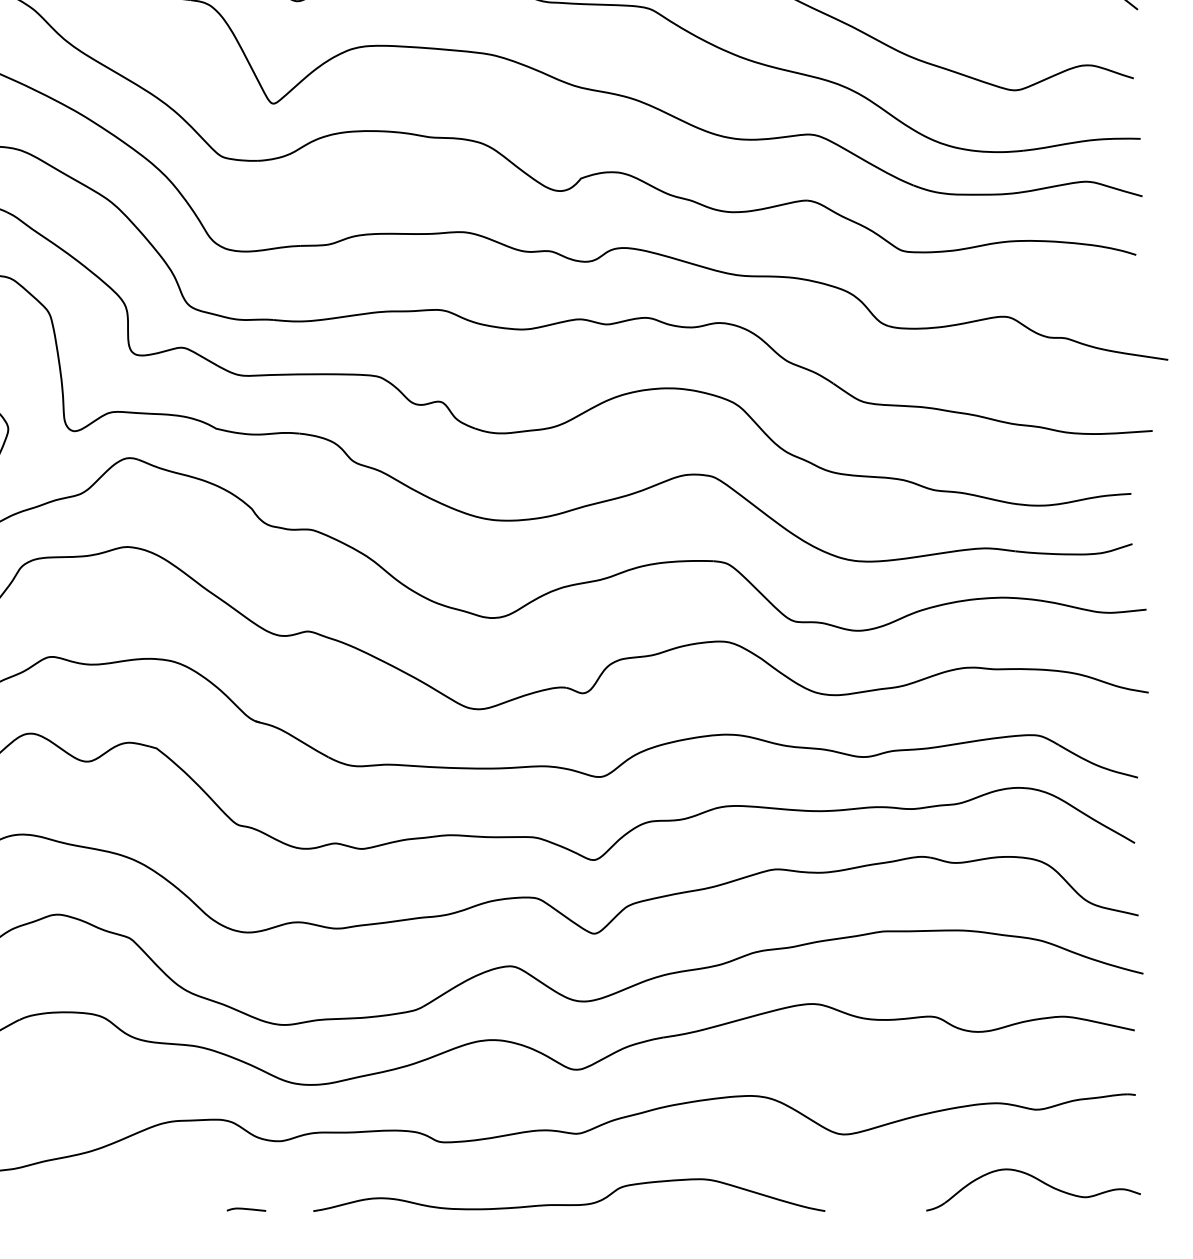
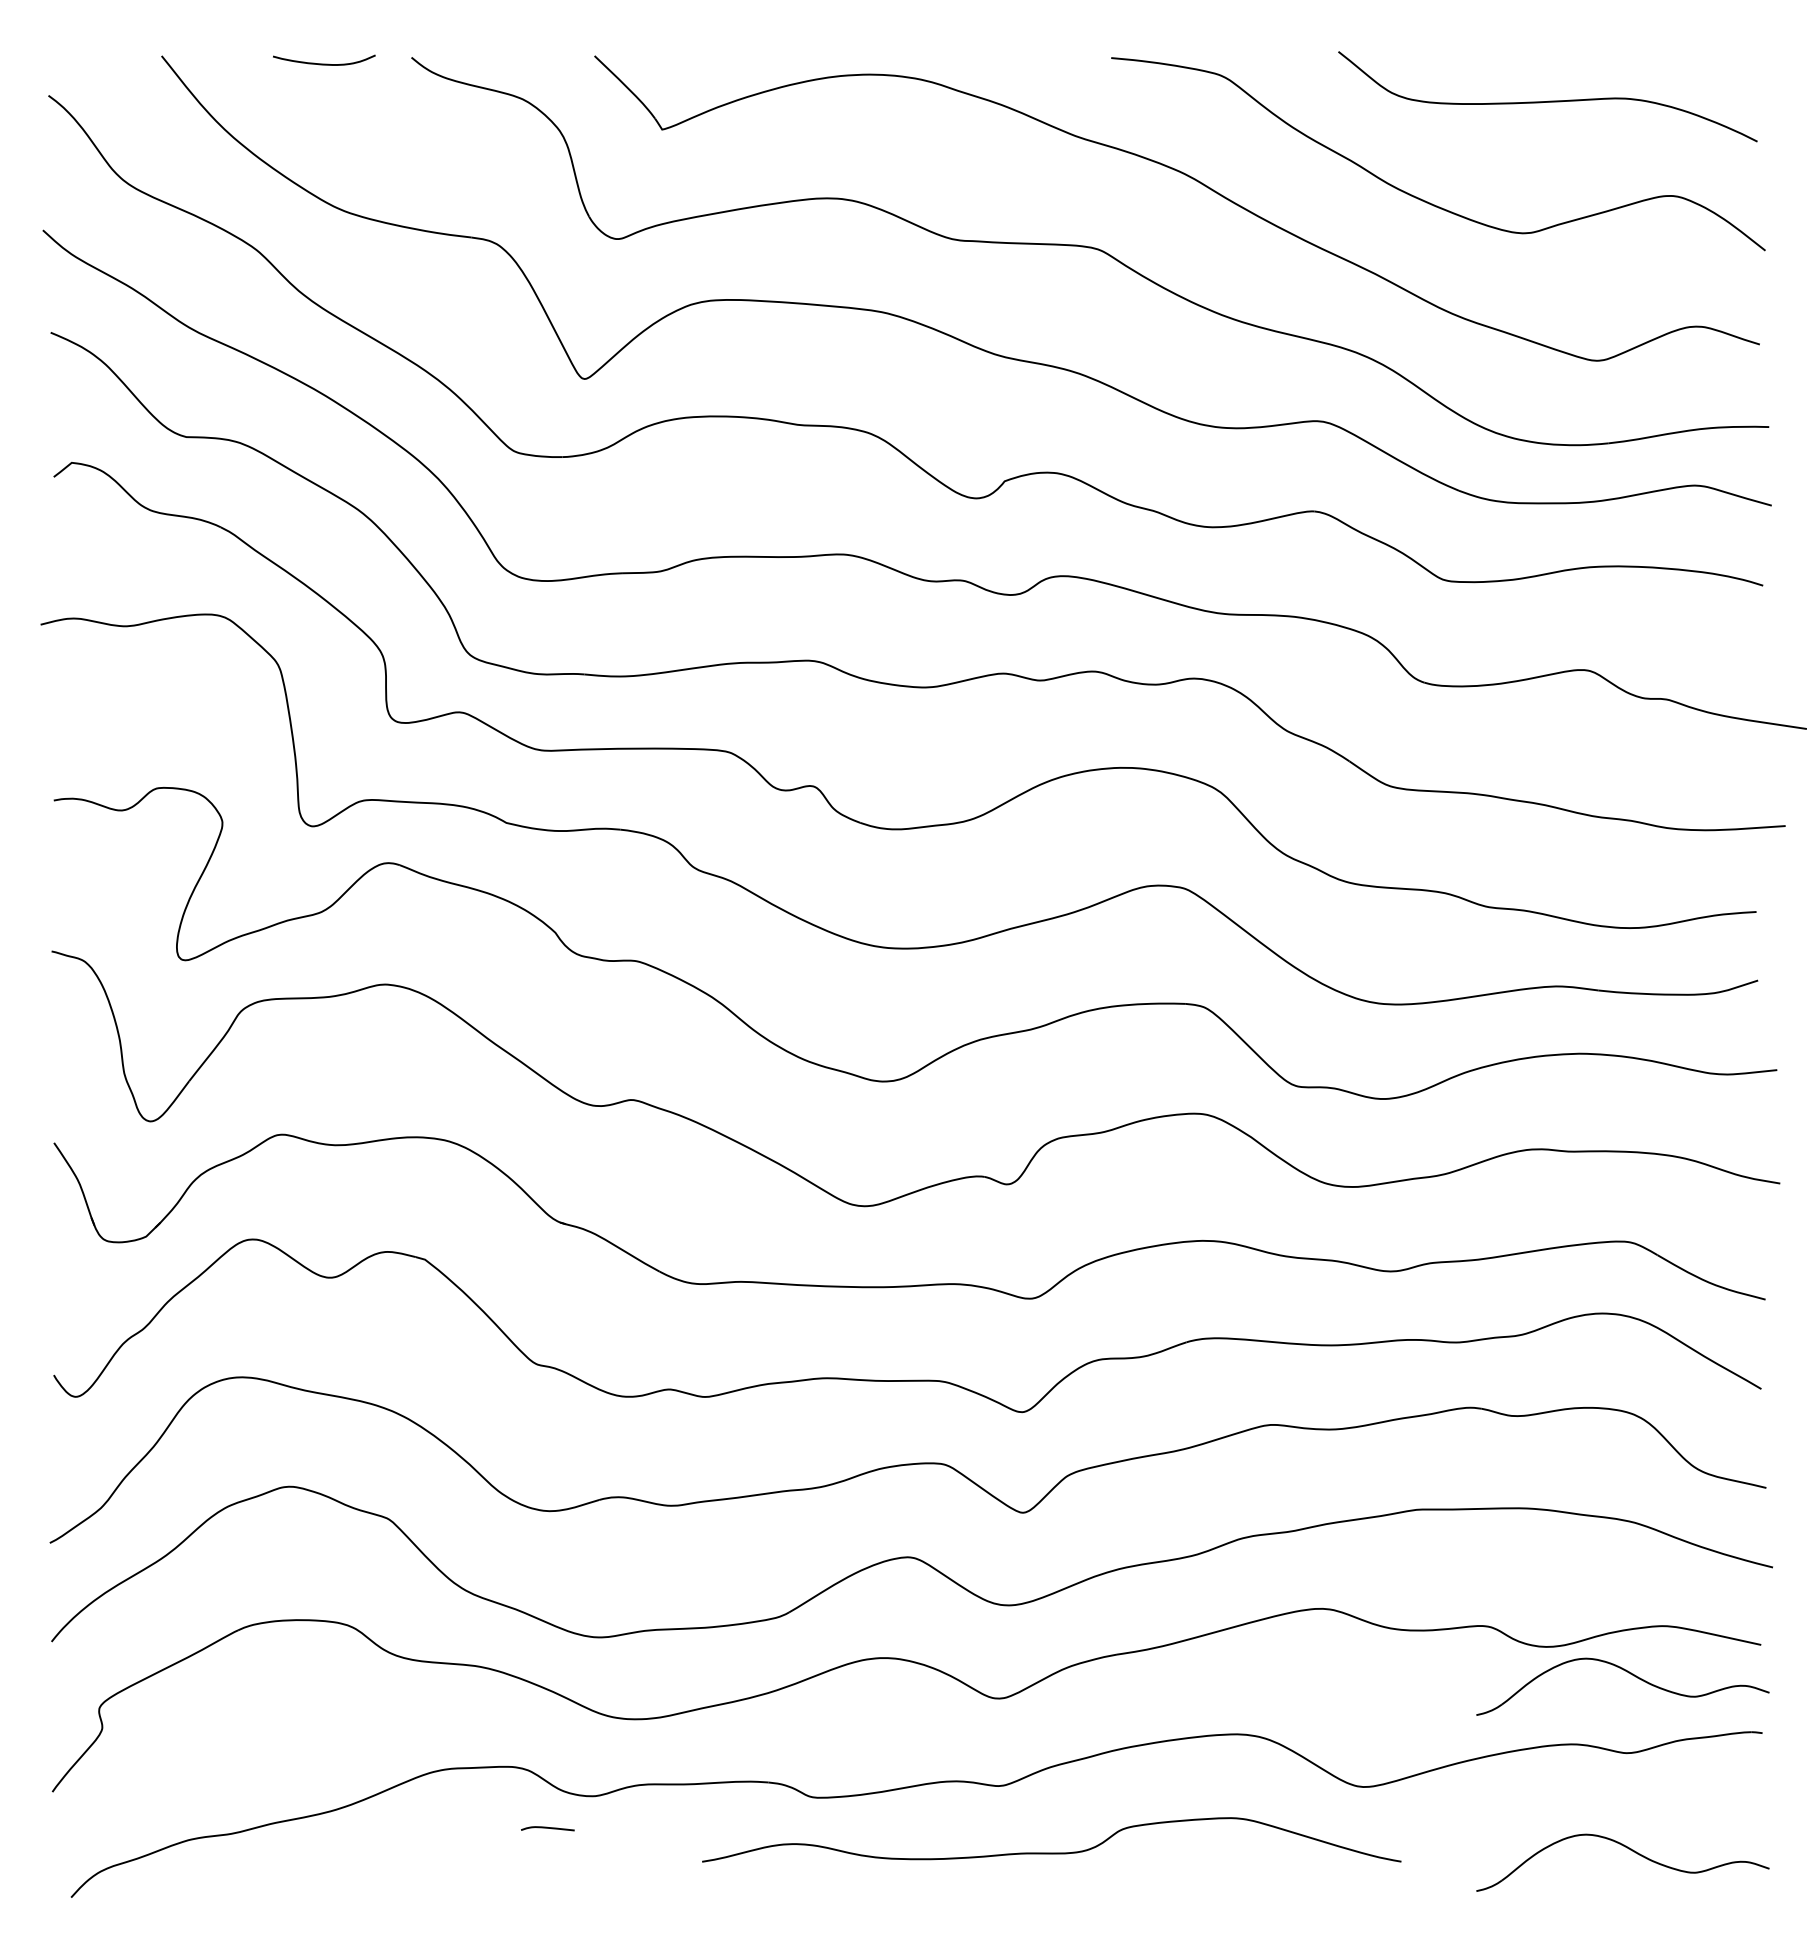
part: (1037, 1051) -> (1628, 1673), added
curve: (569, 1204) -> (1051, 1852), moved
curve: (246, 1209) -> (547, 1828), moved

